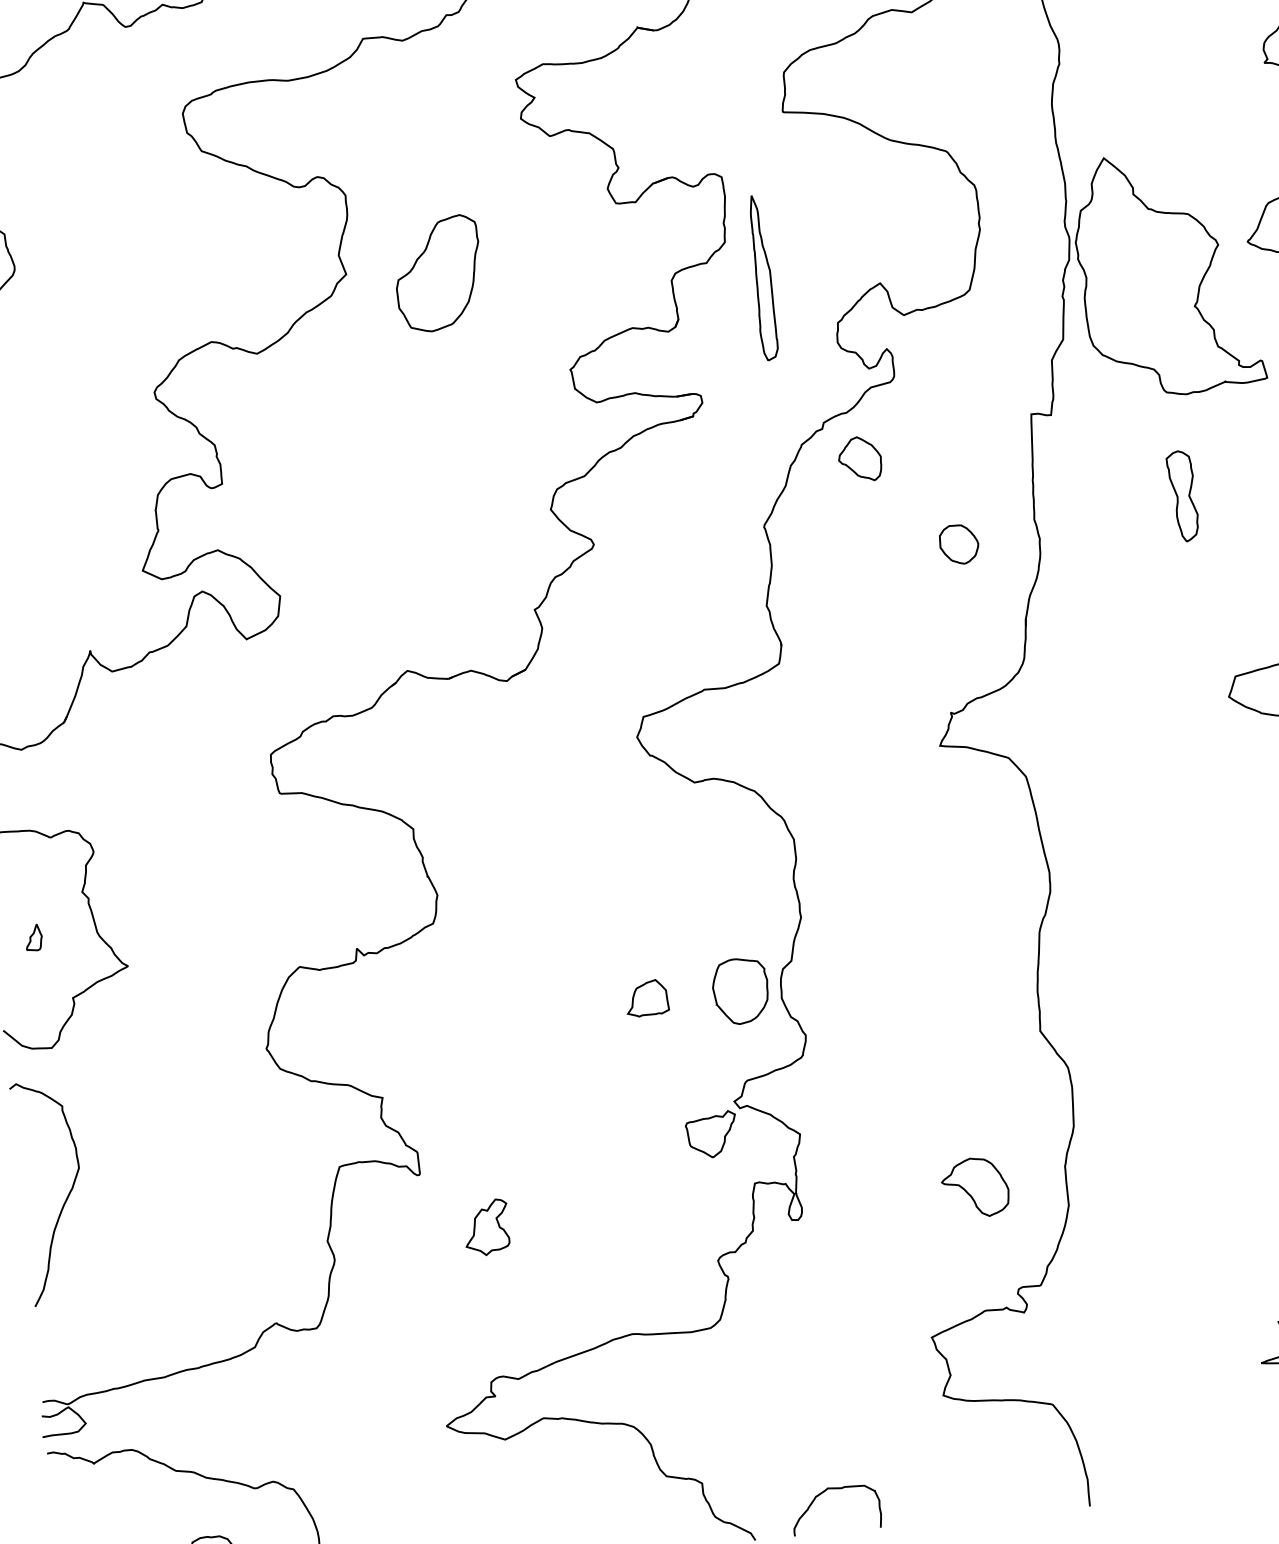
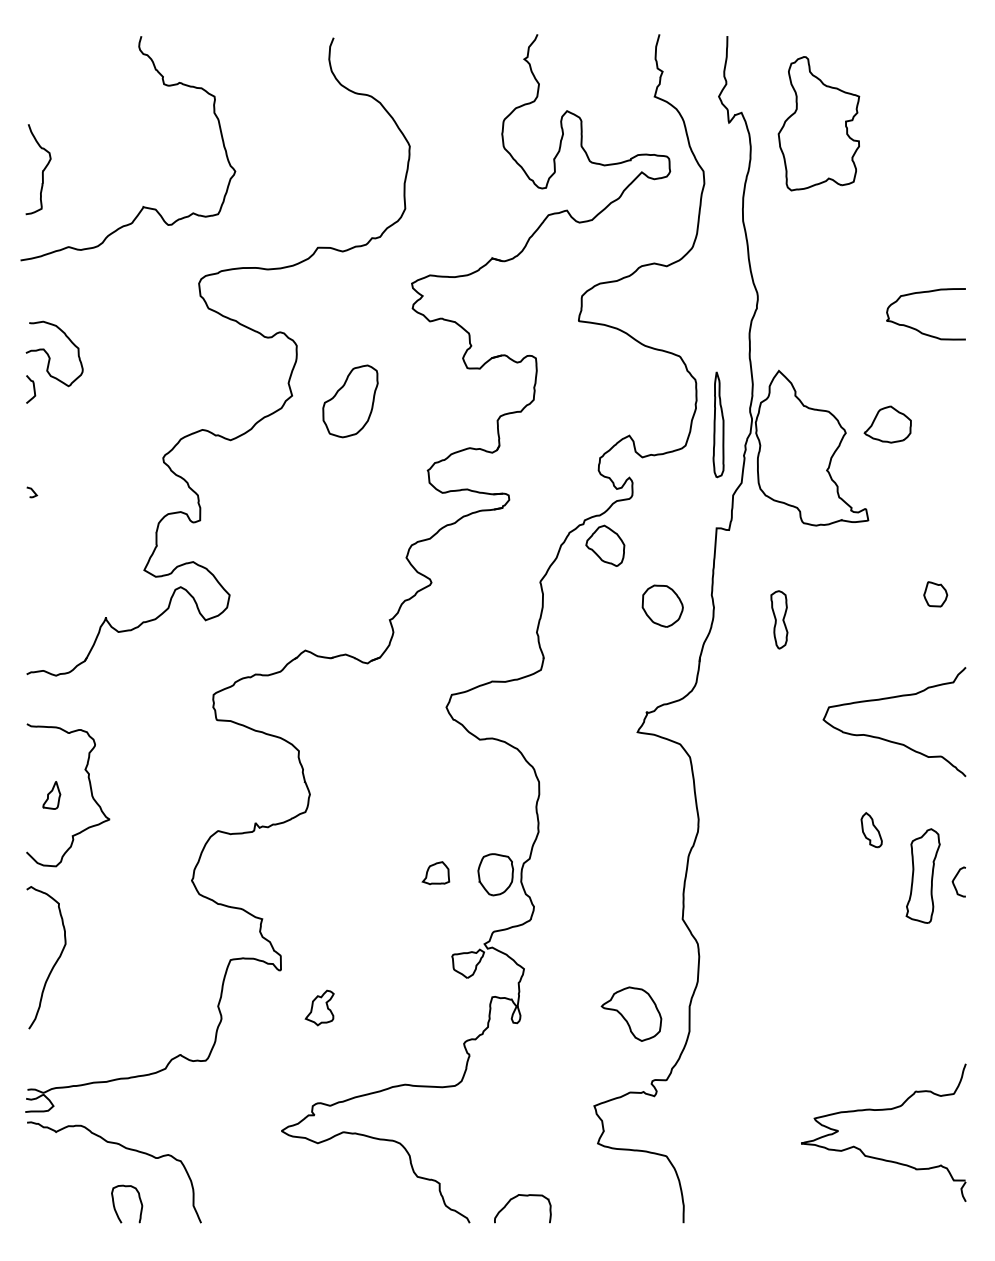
part: (762, 277) -> (718, 424), moved
part: (860, 458) -> (605, 545), size x1.43
part: (1183, 495) -> (779, 619), moved
part: (958, 543) -> (662, 605), size x1.67
part: (33, 937) -> (51, 795), size x1.67
part: (975, 1186) -> (631, 1013), size x1.43

